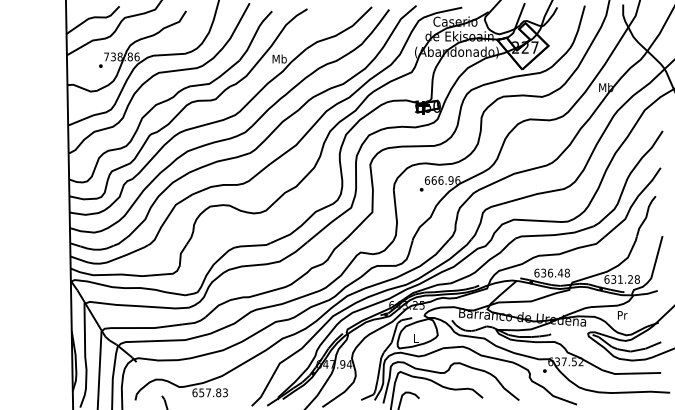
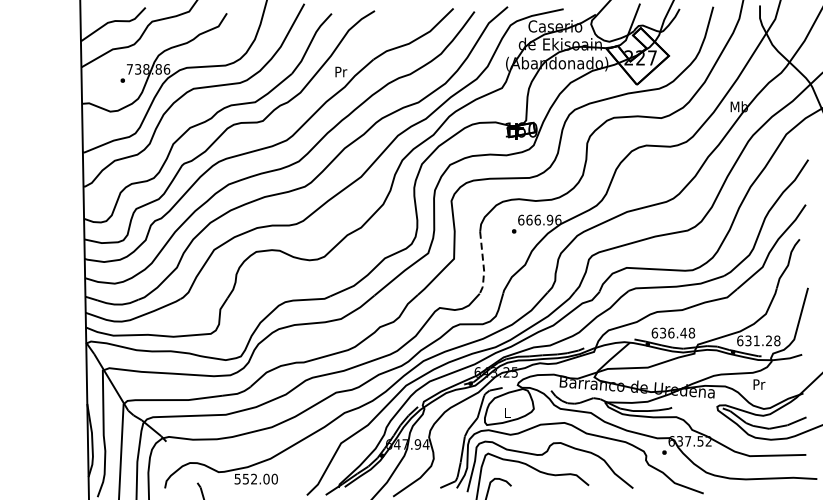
text: (279, 58) -> (340, 71), Mb -> Pr
line: (396, 216) -> (483, 264), solid -> dashed
text: (209, 392) -> (255, 478), 657.83 -> 552.00

